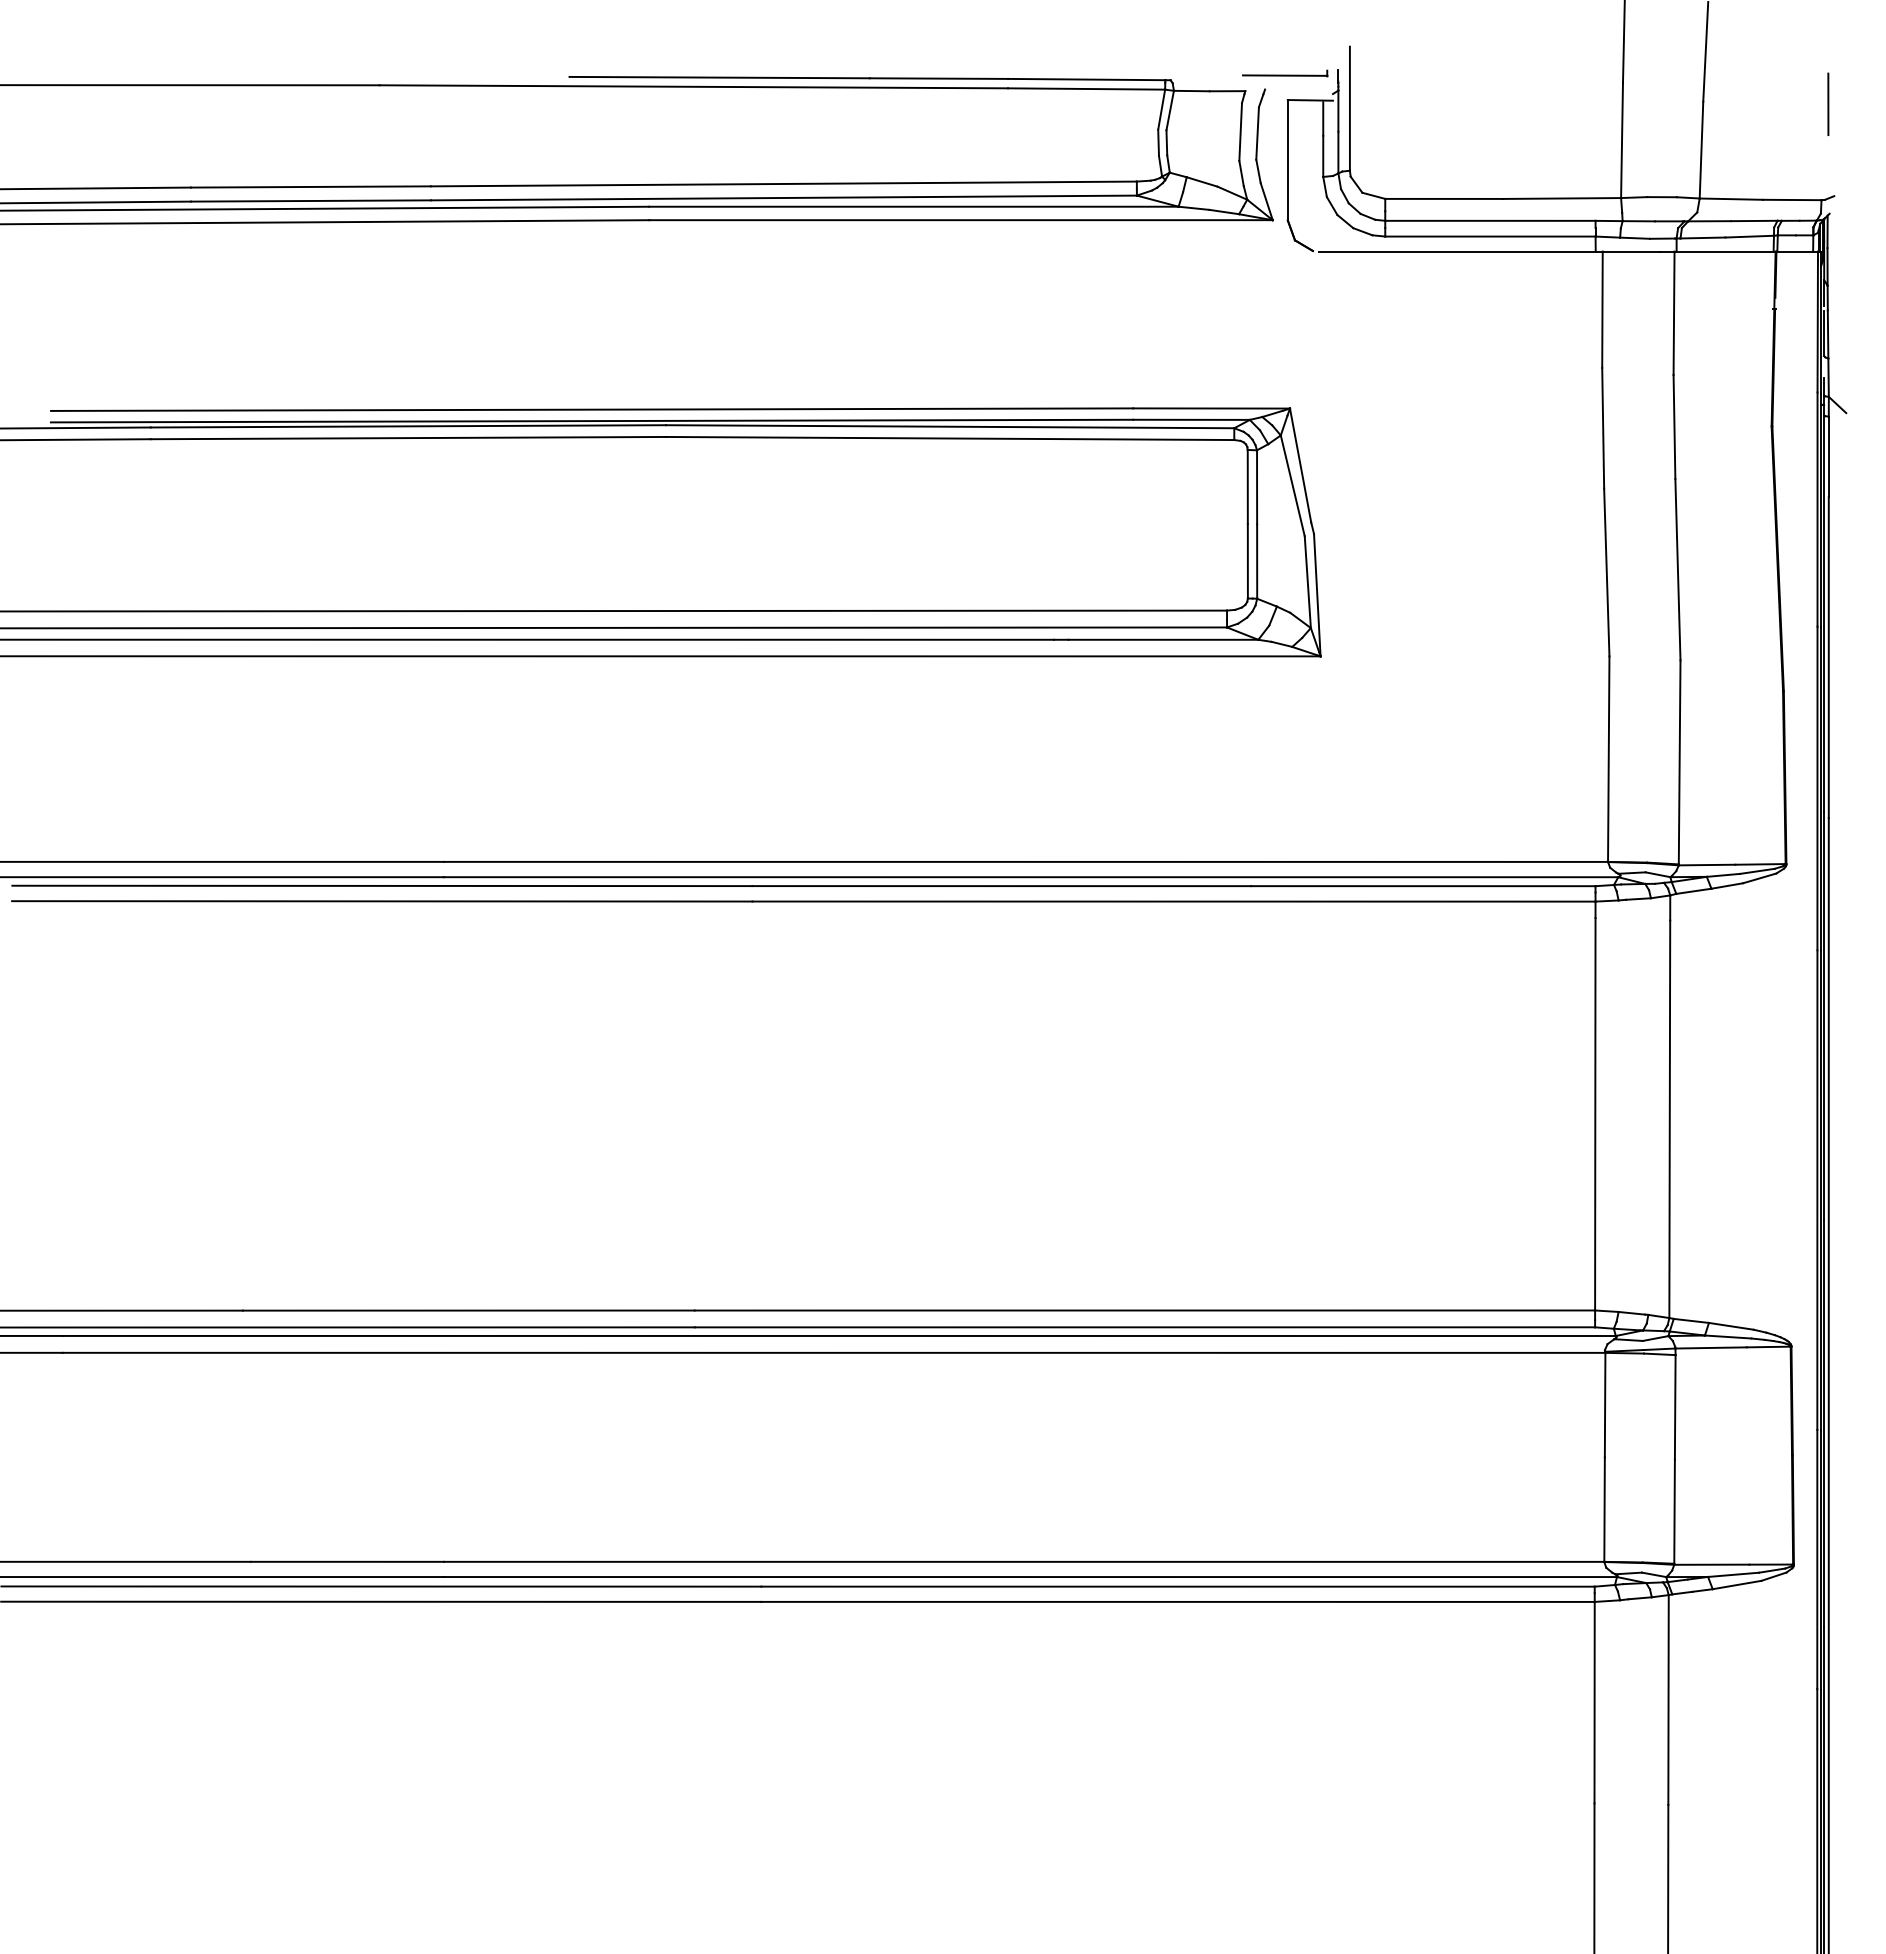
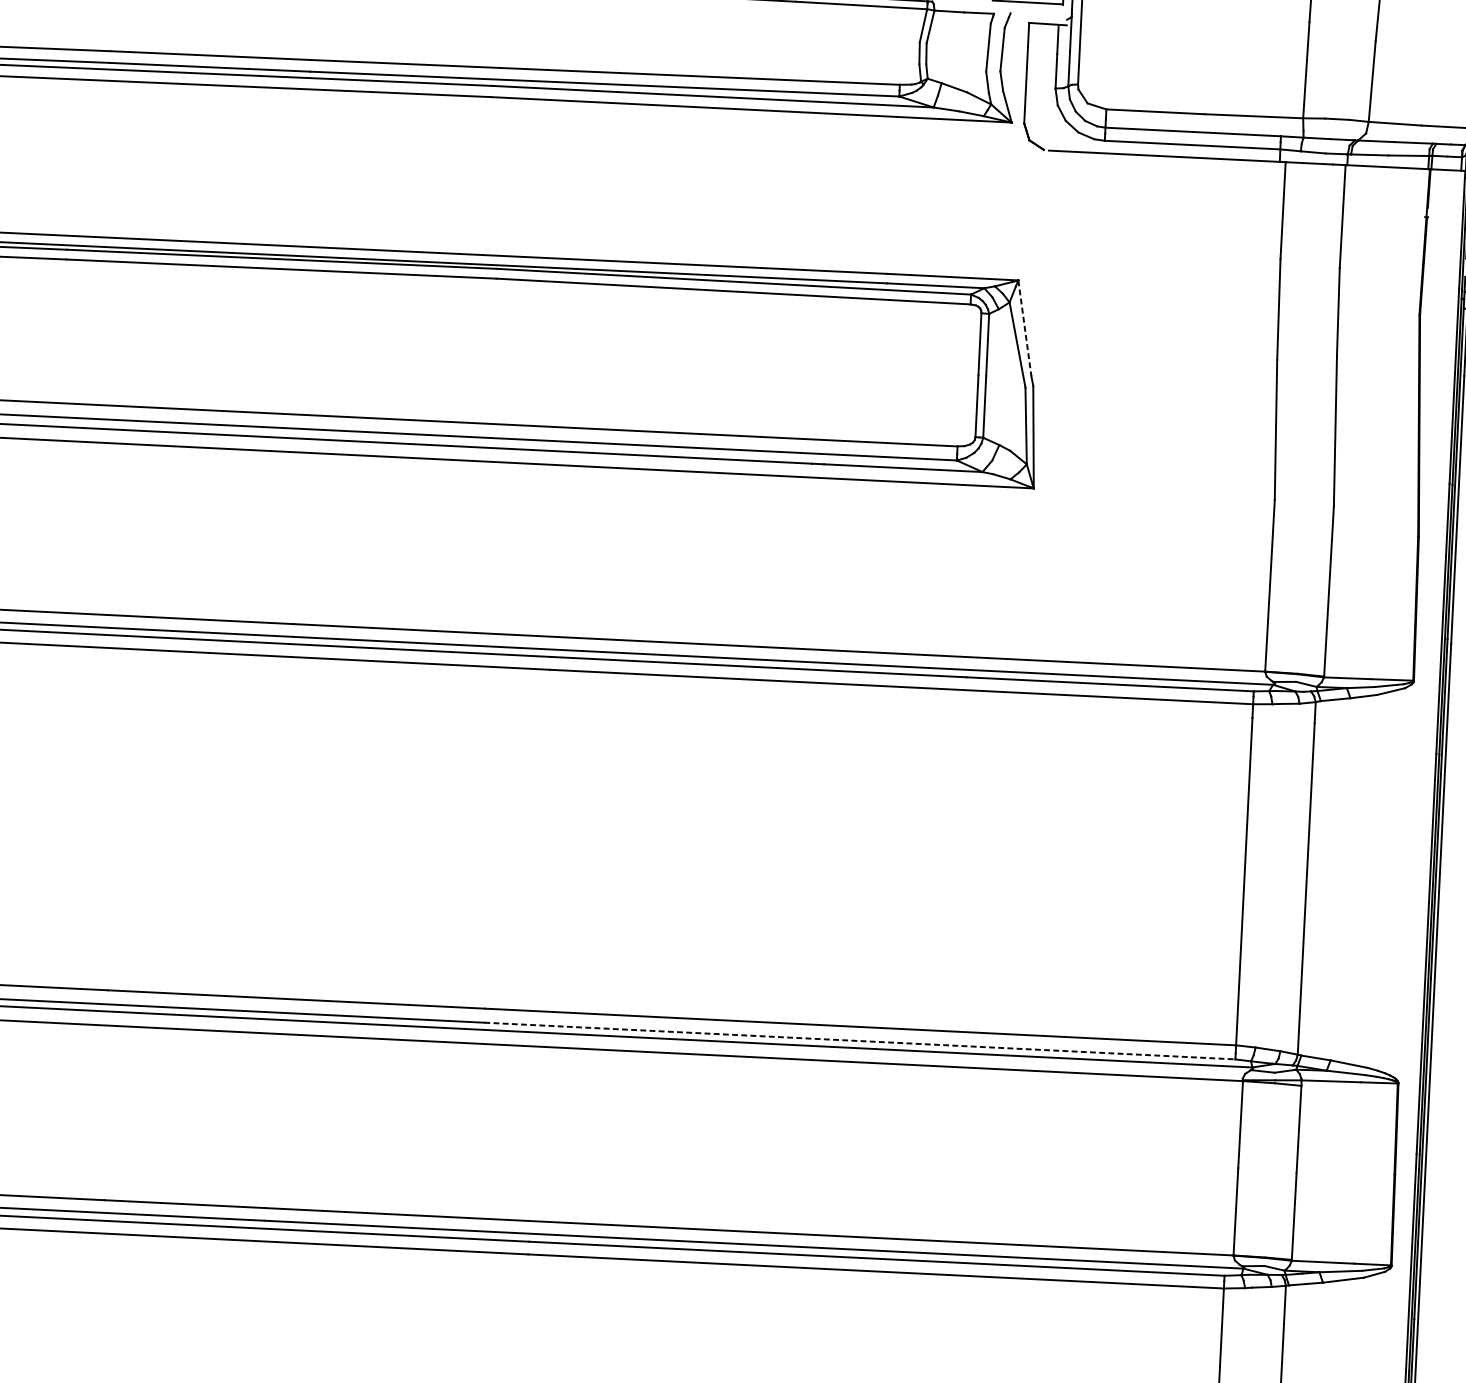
line: (1300, 465) -> (1024, 328), solid -> dashed
line: (1145, 1327) -> (860, 1041), solid -> dashed

